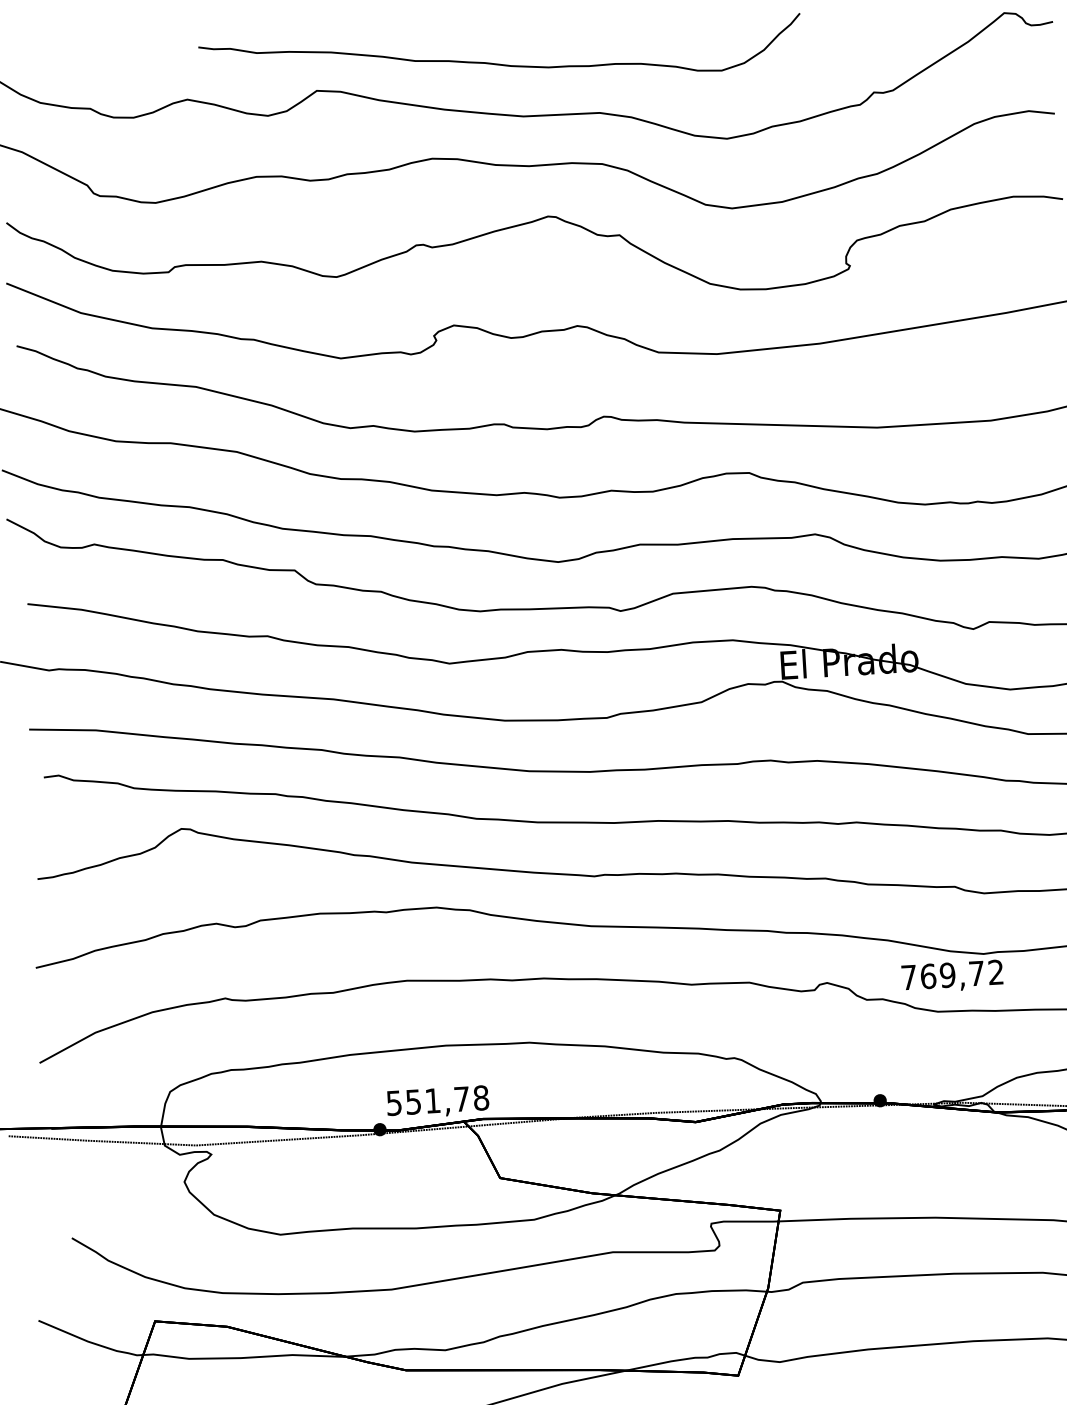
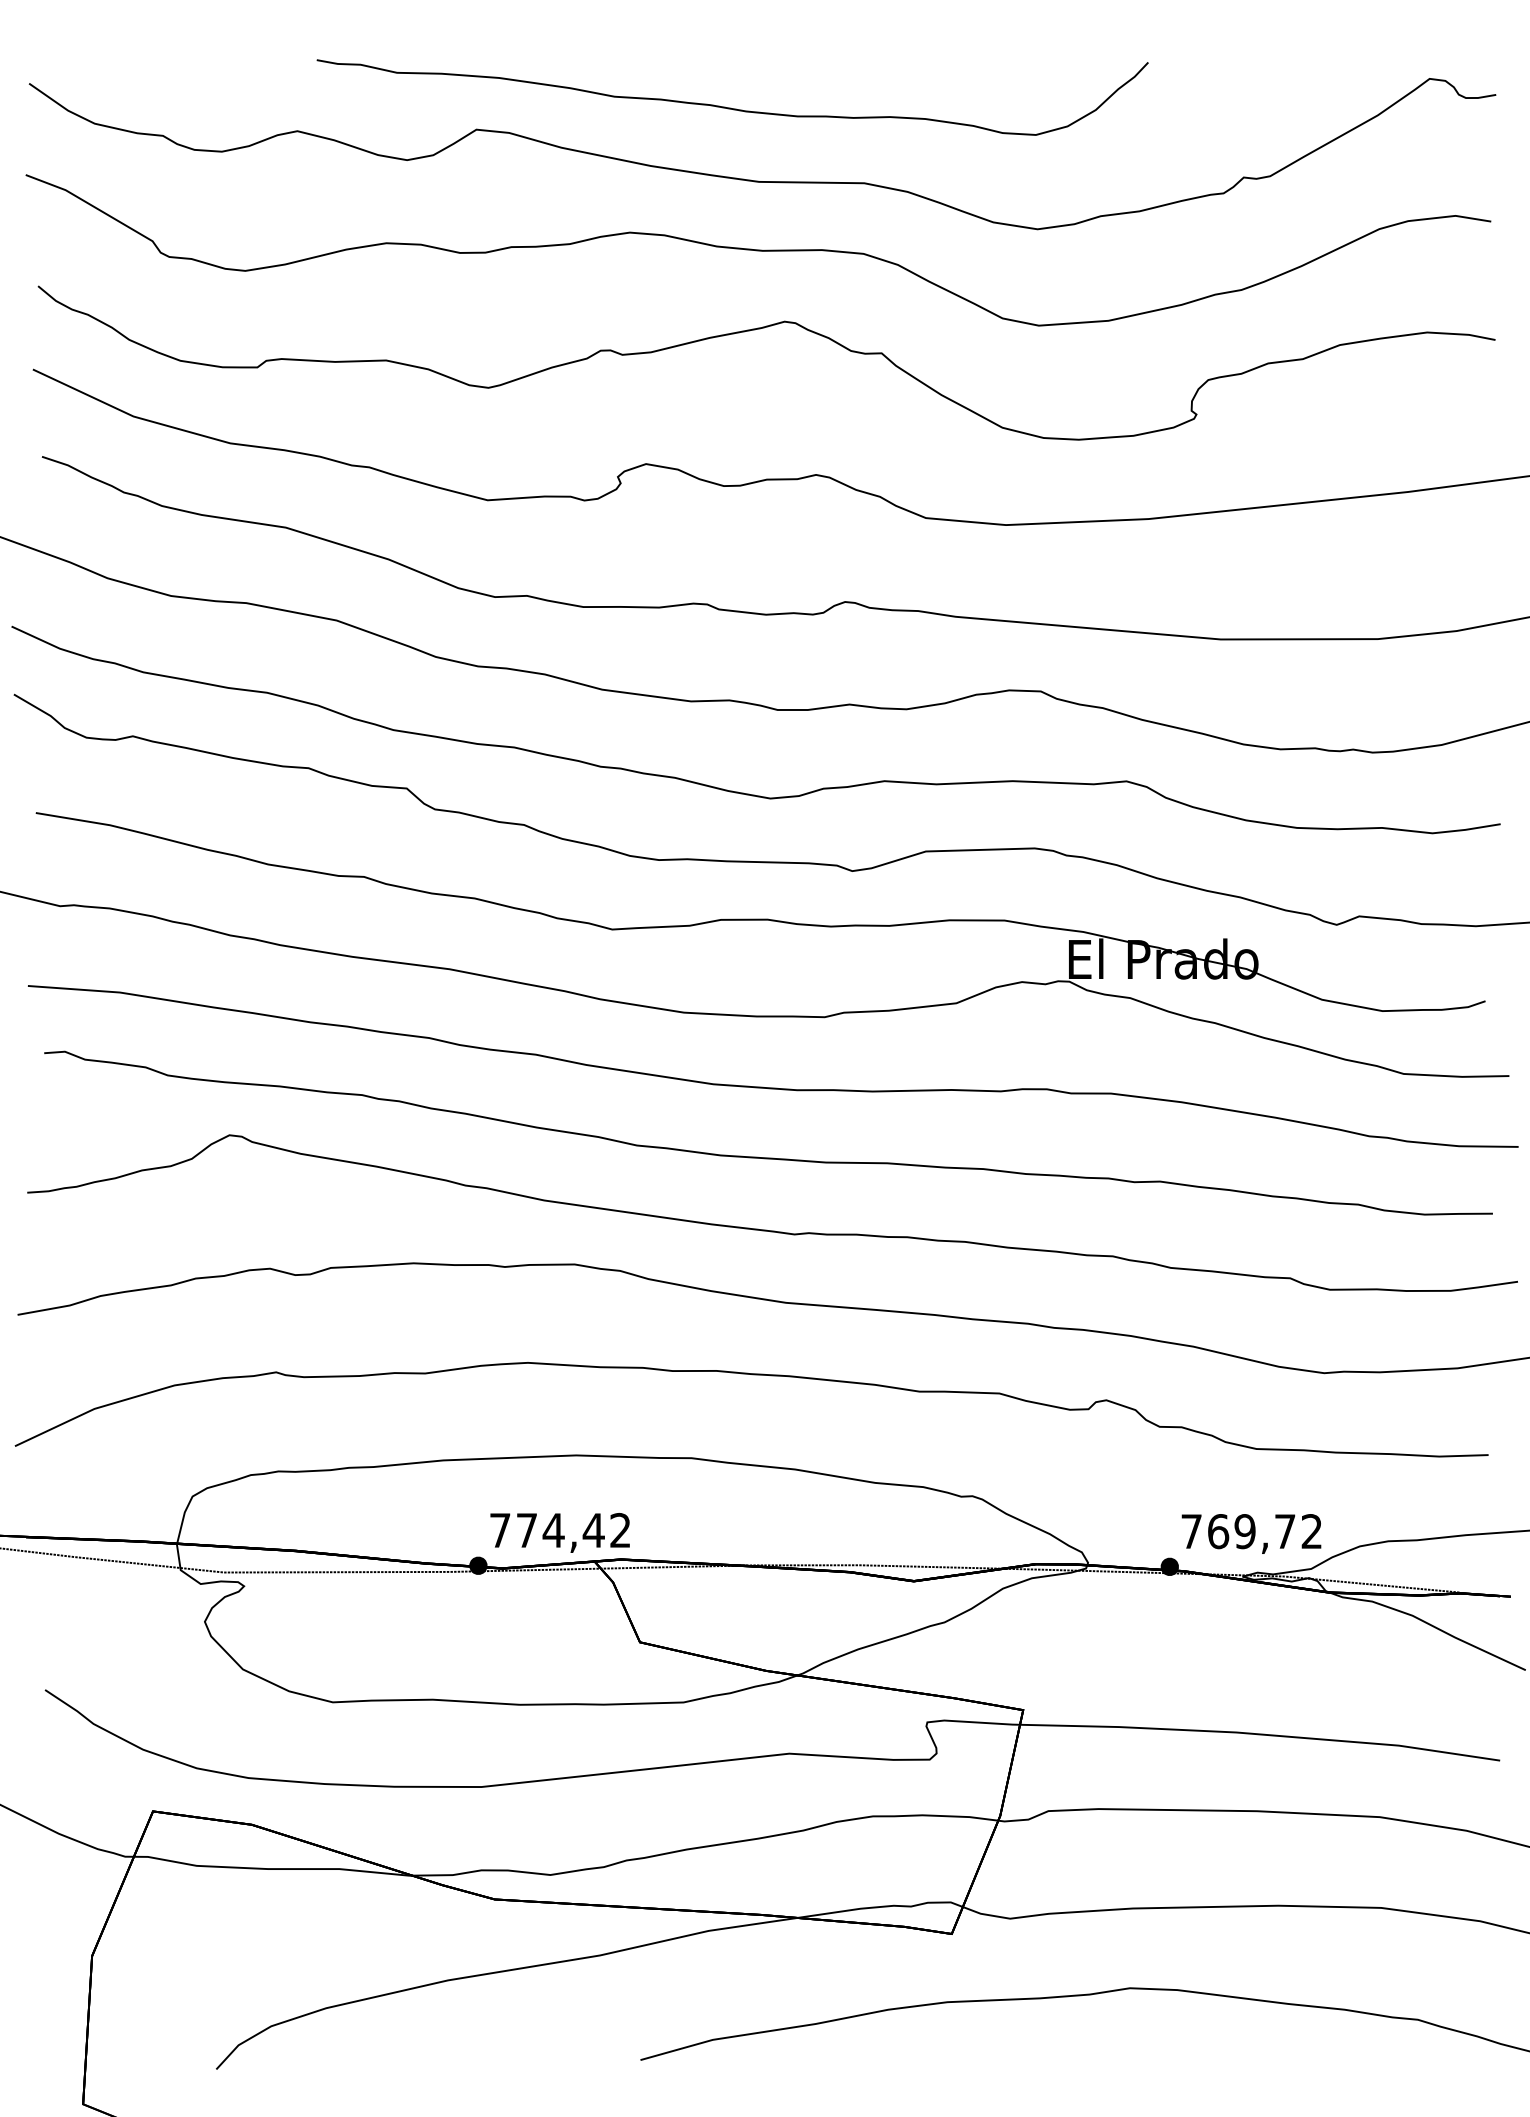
text: (952, 976) -> (1251, 1533), moved
text: (437, 1100) -> (560, 1530), 551,78 -> 774,42

